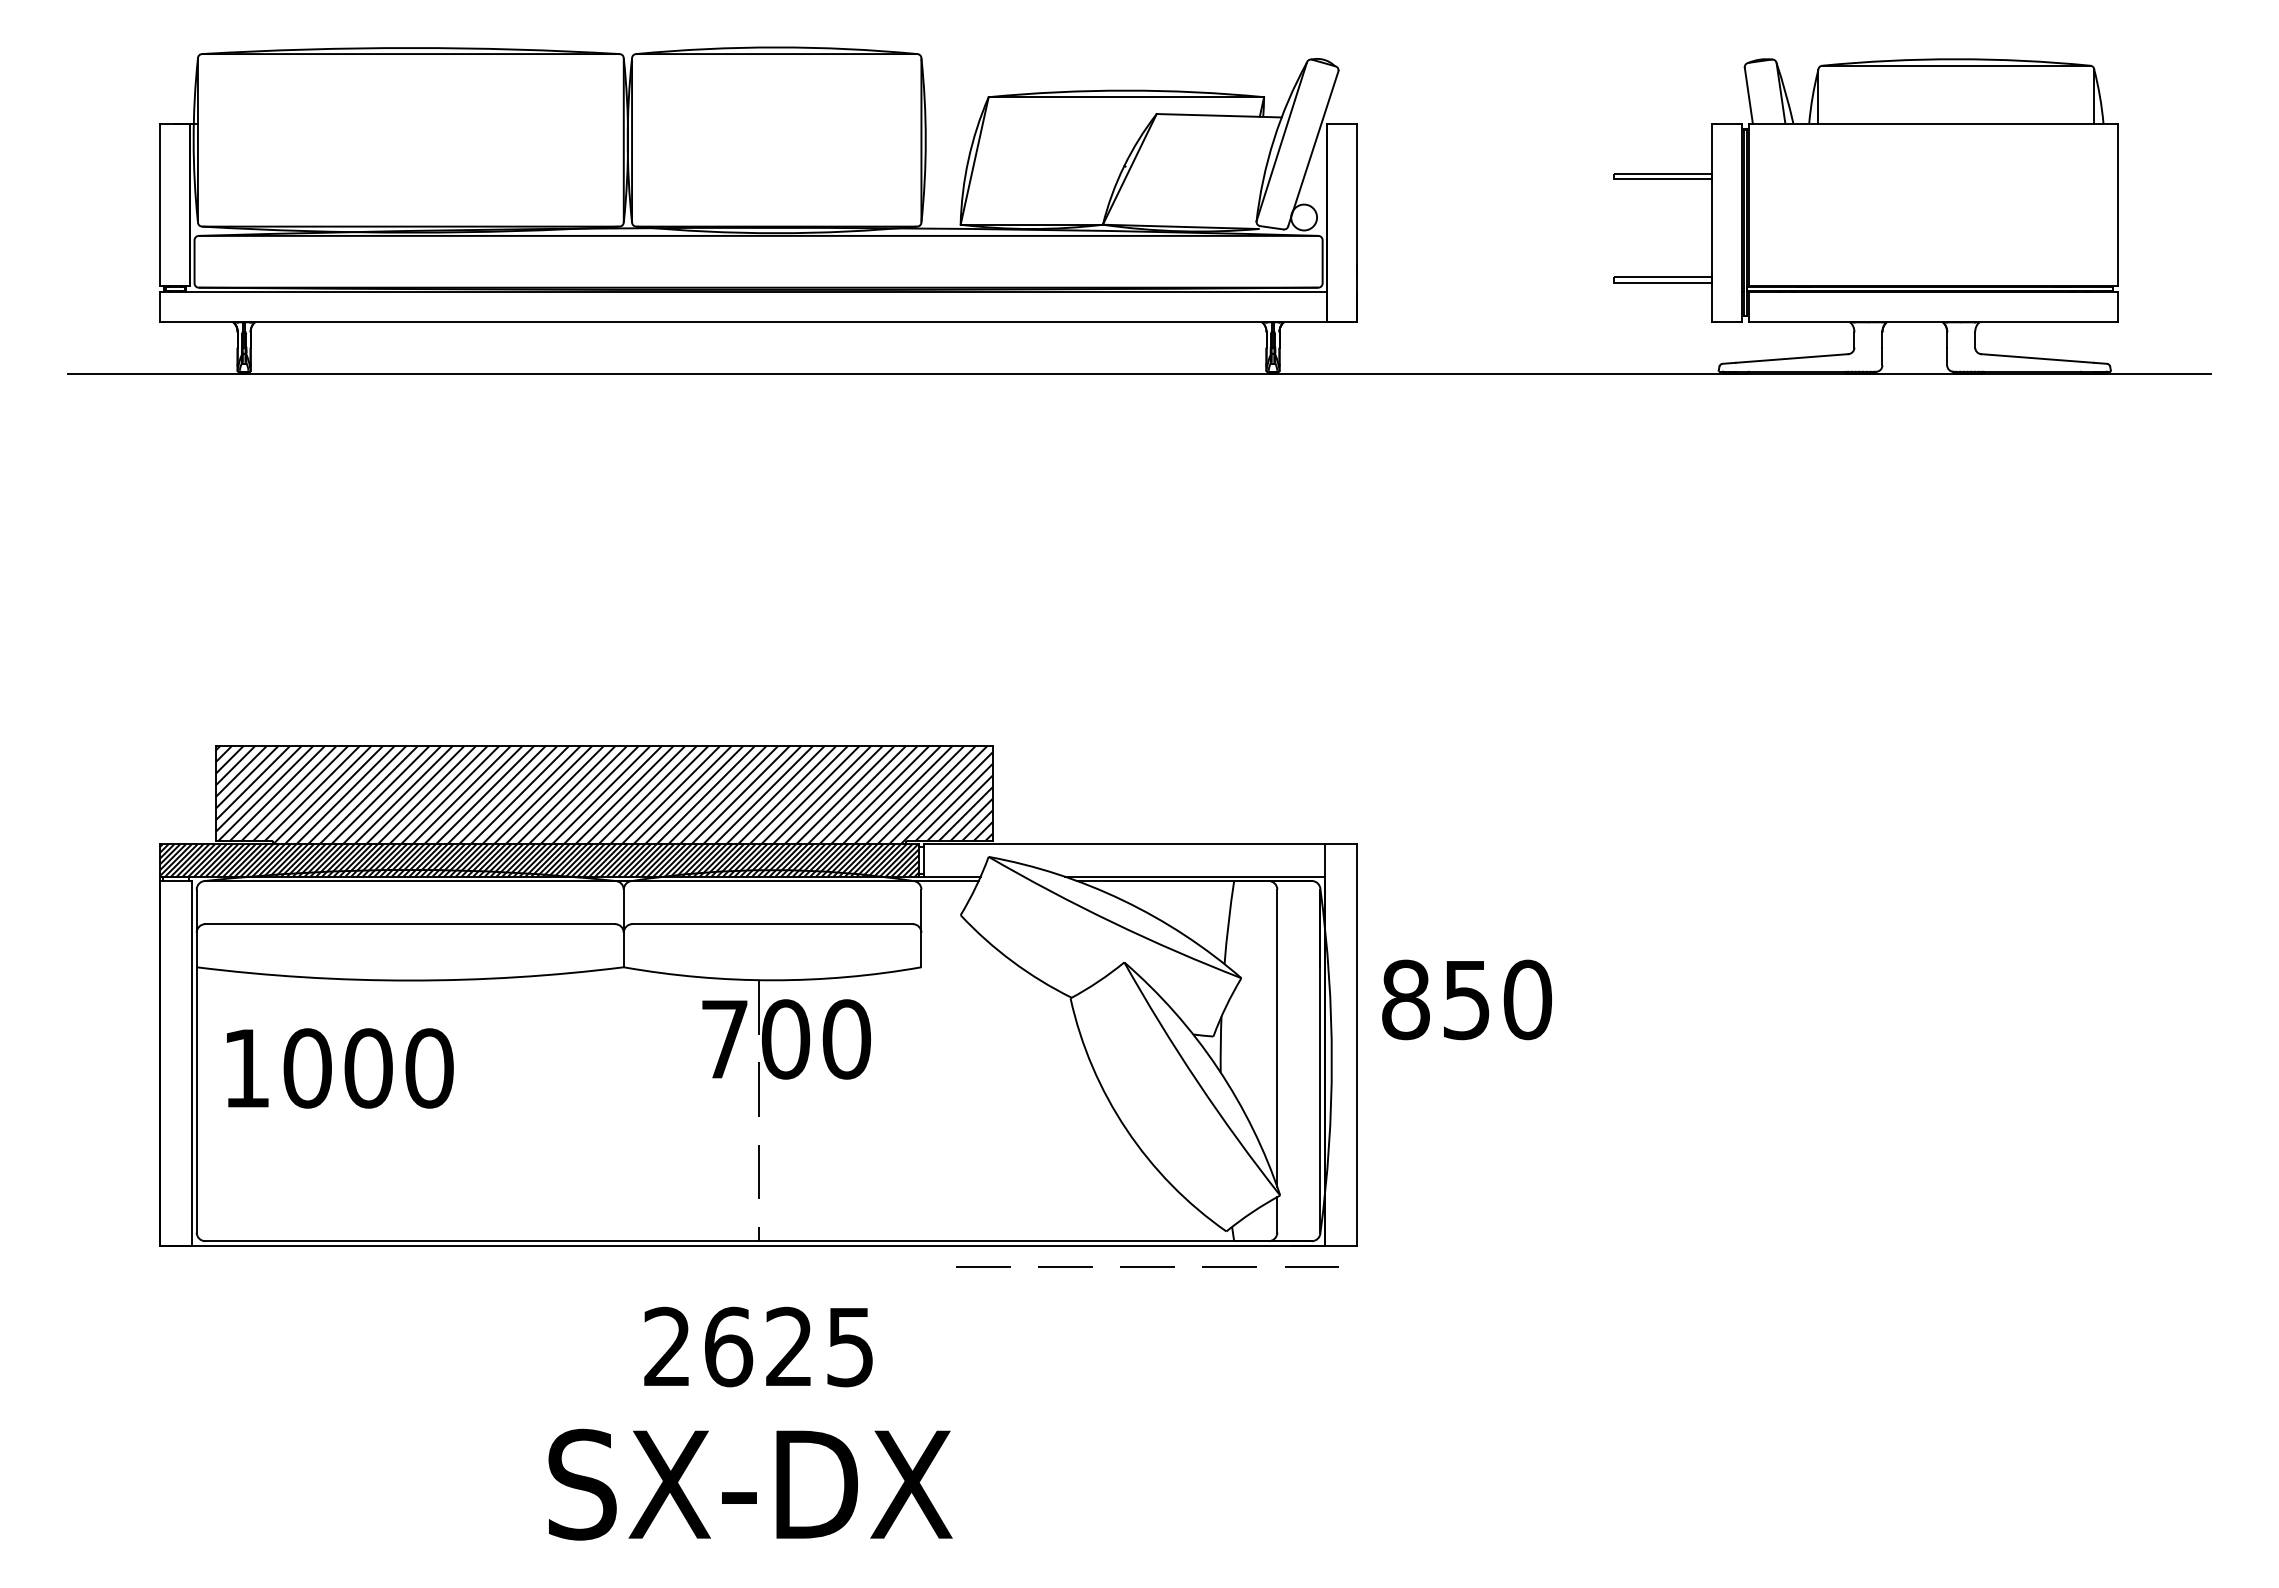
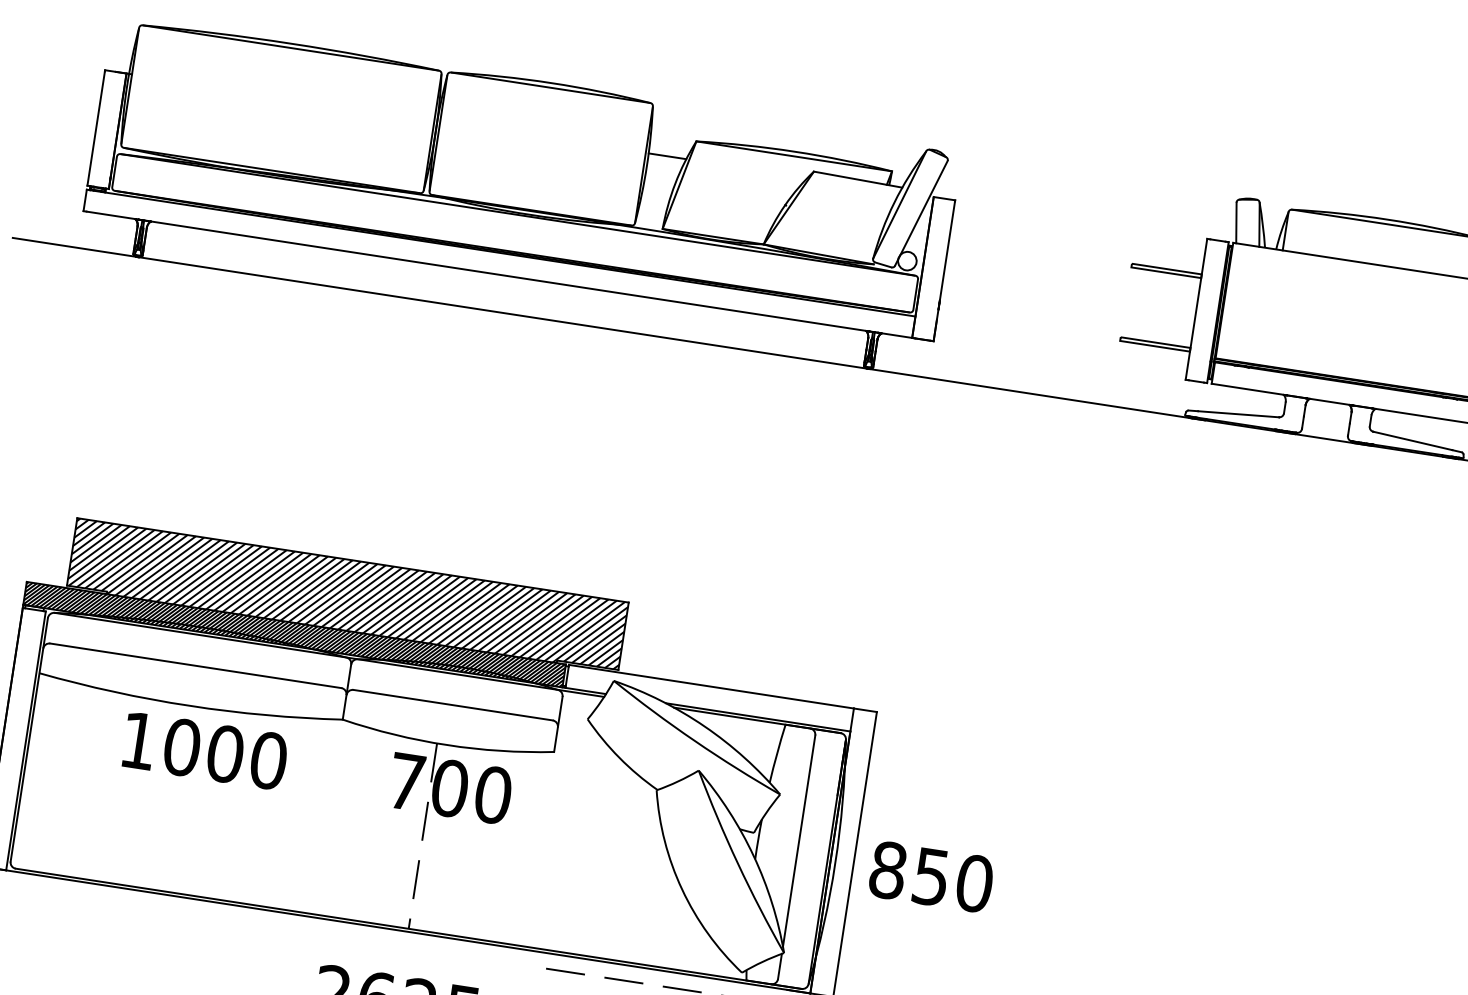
line: (951, 123) -> (667, 156), added
text: (1466, 999) -> (931, 876), moved
text: (340, 1068) -> (205, 751), moved

